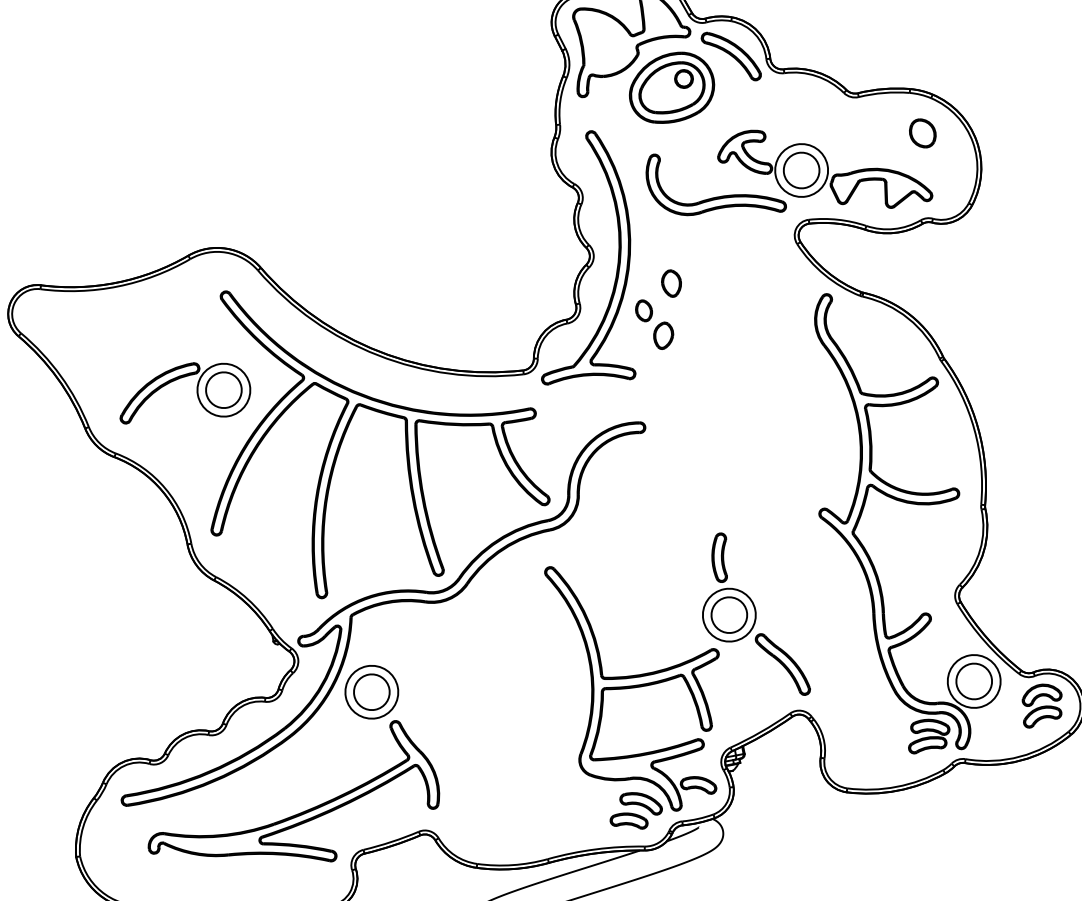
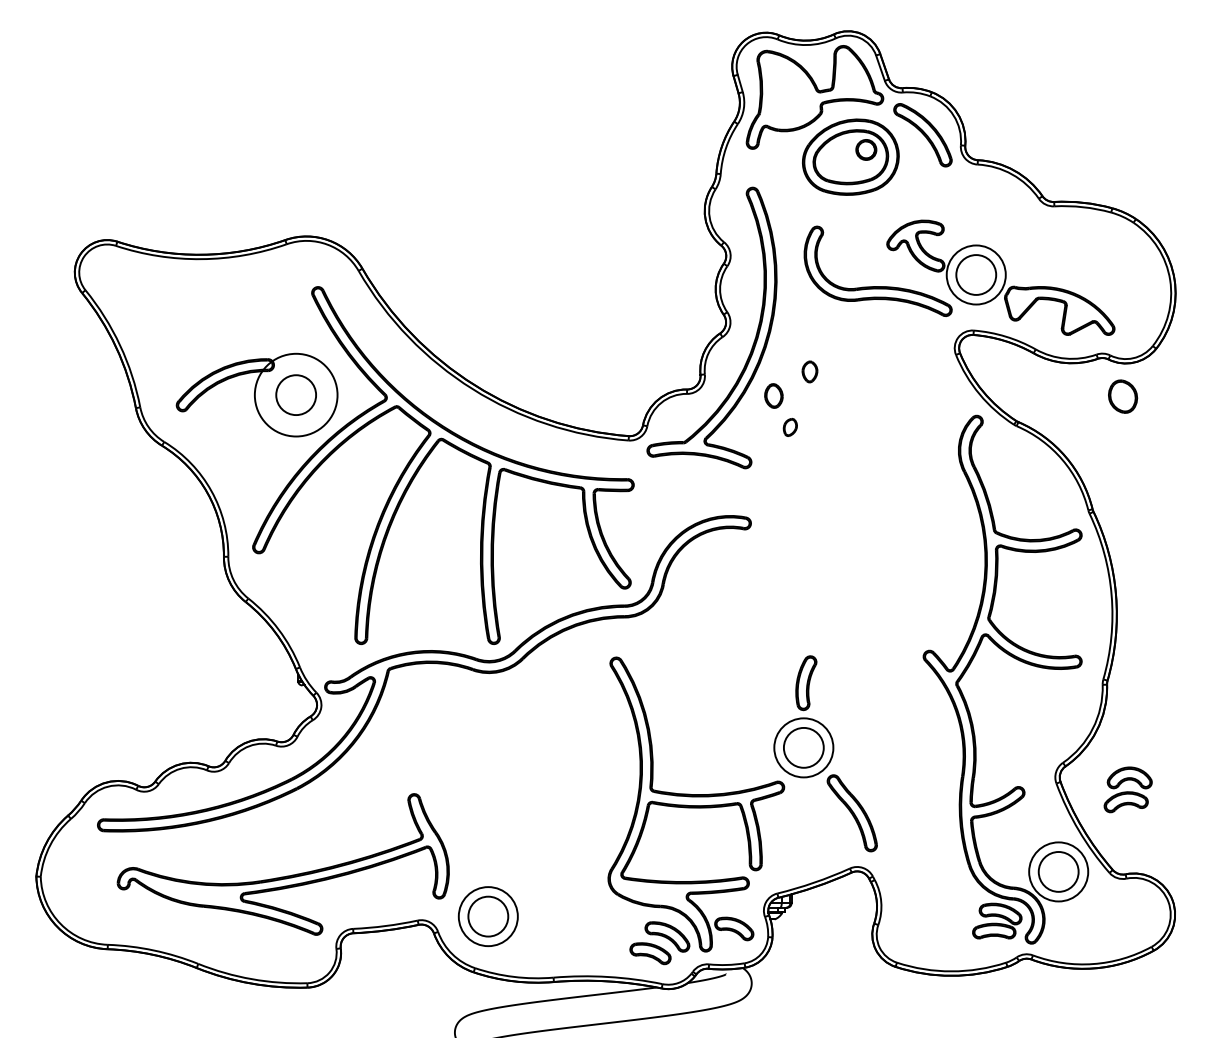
part: (923, 133) -> (1123, 396), moved
part: (671, 283) -> (809, 371), size x0.7
part: (663, 335) -> (790, 427), size x0.6
circle: (223, 389) -> (295, 394), size x1.4
part: (371, 692) -> (487, 916), moved
part: (1041, 704) -> (1127, 789), moved

